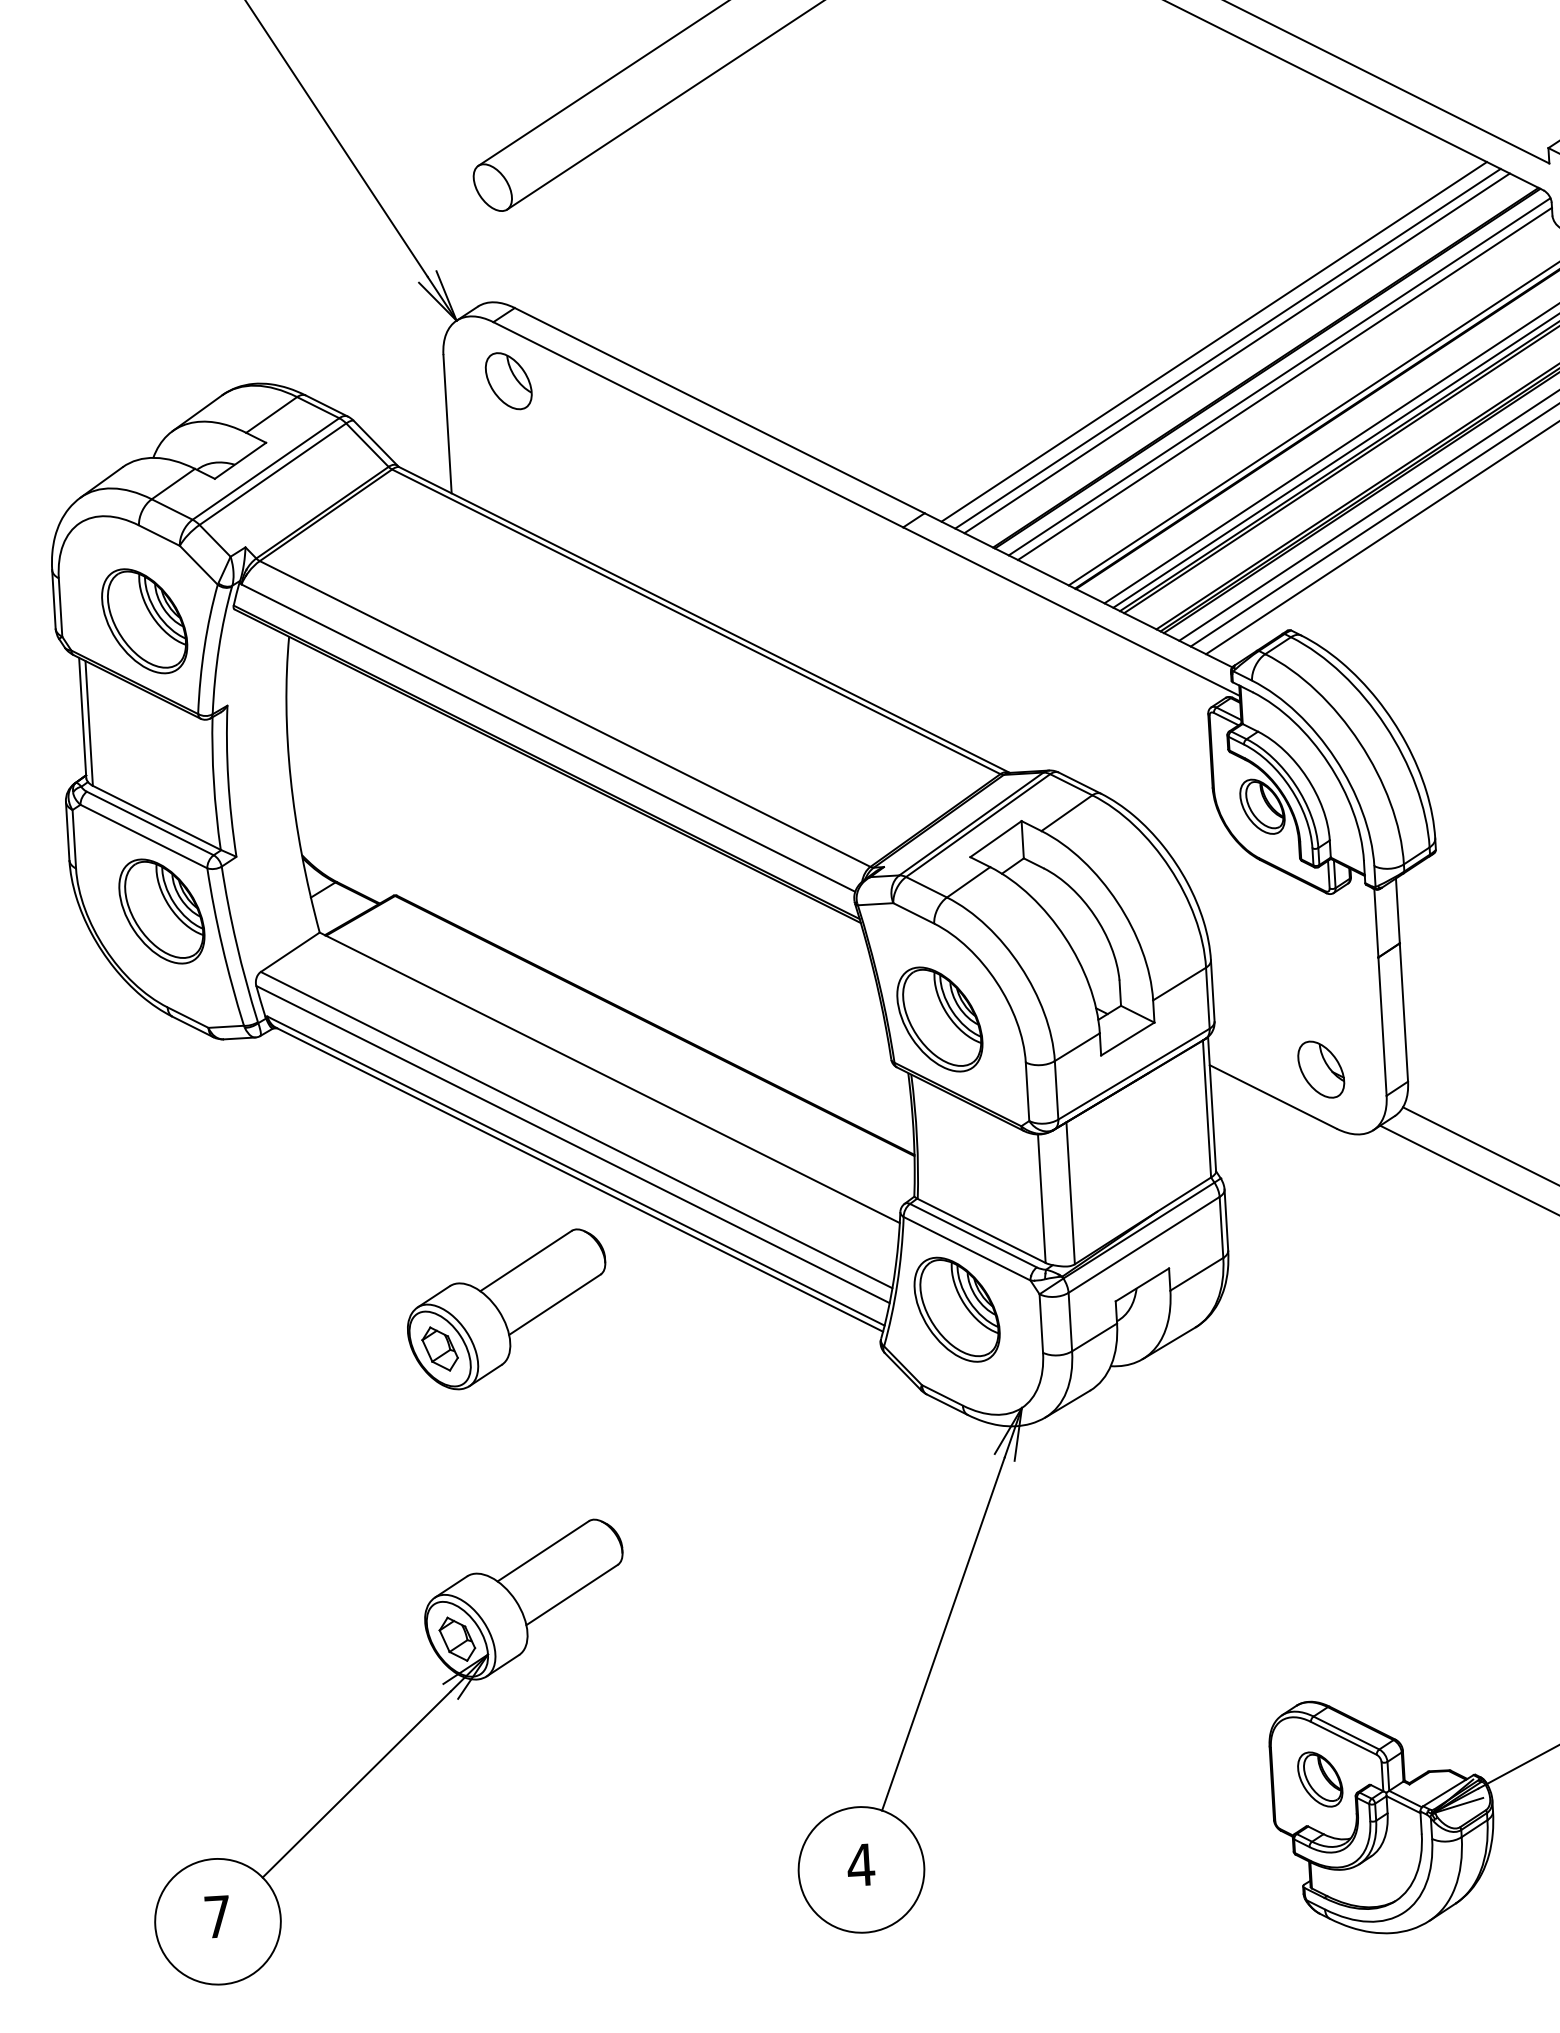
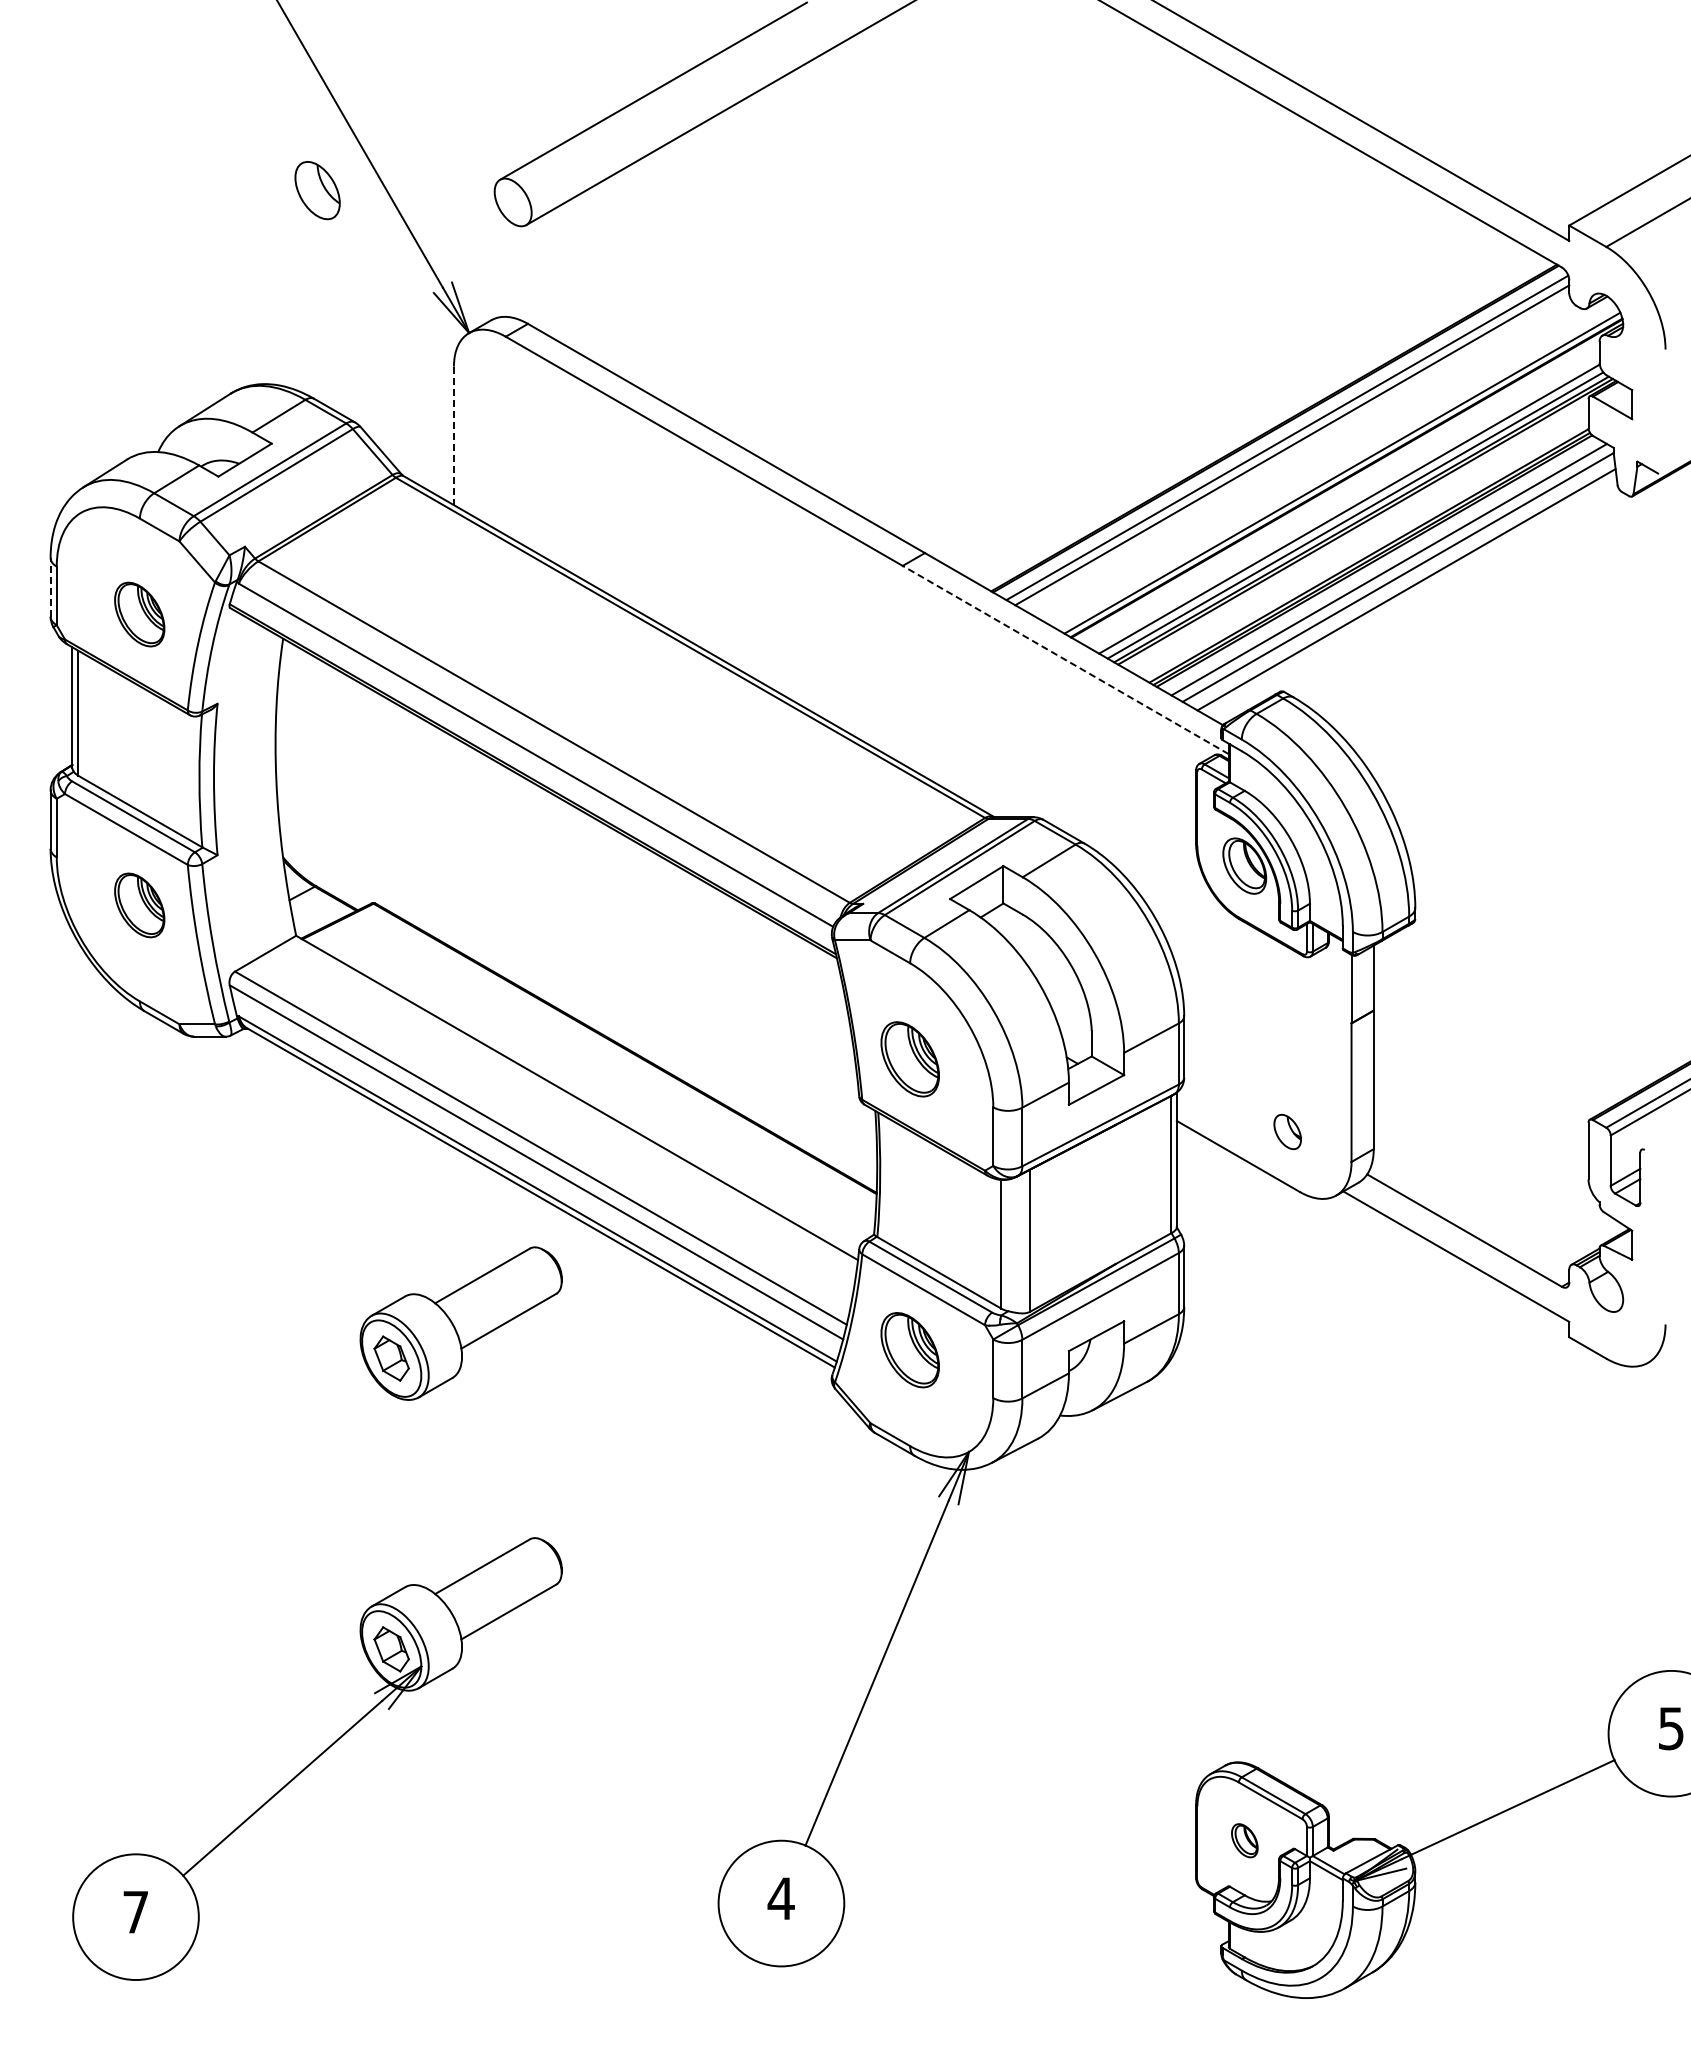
line: (1214, 341) -> (1224, 398), removed
line: (1227, 348) -> (1237, 406), removed
line: (1237, 352) -> (1246, 411), removed
part: (508, 381) -> (317, 190), moved
line: (447, 424) -> (453, 436), solid -> dashed
line: (53, 598) -> (50, 586), solid -> dashed
line: (1071, 611) -> (1065, 659), solid -> dashed
part: (144, 621) -> (139, 614), size x0.6
part: (161, 911) -> (139, 905), size x0.6
part: (940, 1019) -> (910, 1059), size x0.7
part: (1320, 1069) -> (1287, 1131), size x0.6
part: (957, 1310) -> (910, 1350), size x0.7
part: (1320, 1779) -> (1244, 1840), size x0.6

